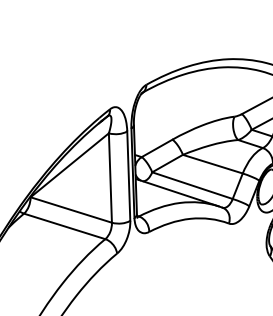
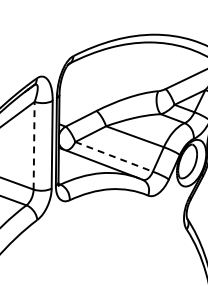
line: (110, 178) -> (34, 146), solid -> dashed
line: (192, 185) -> (114, 156), solid -> dashed

